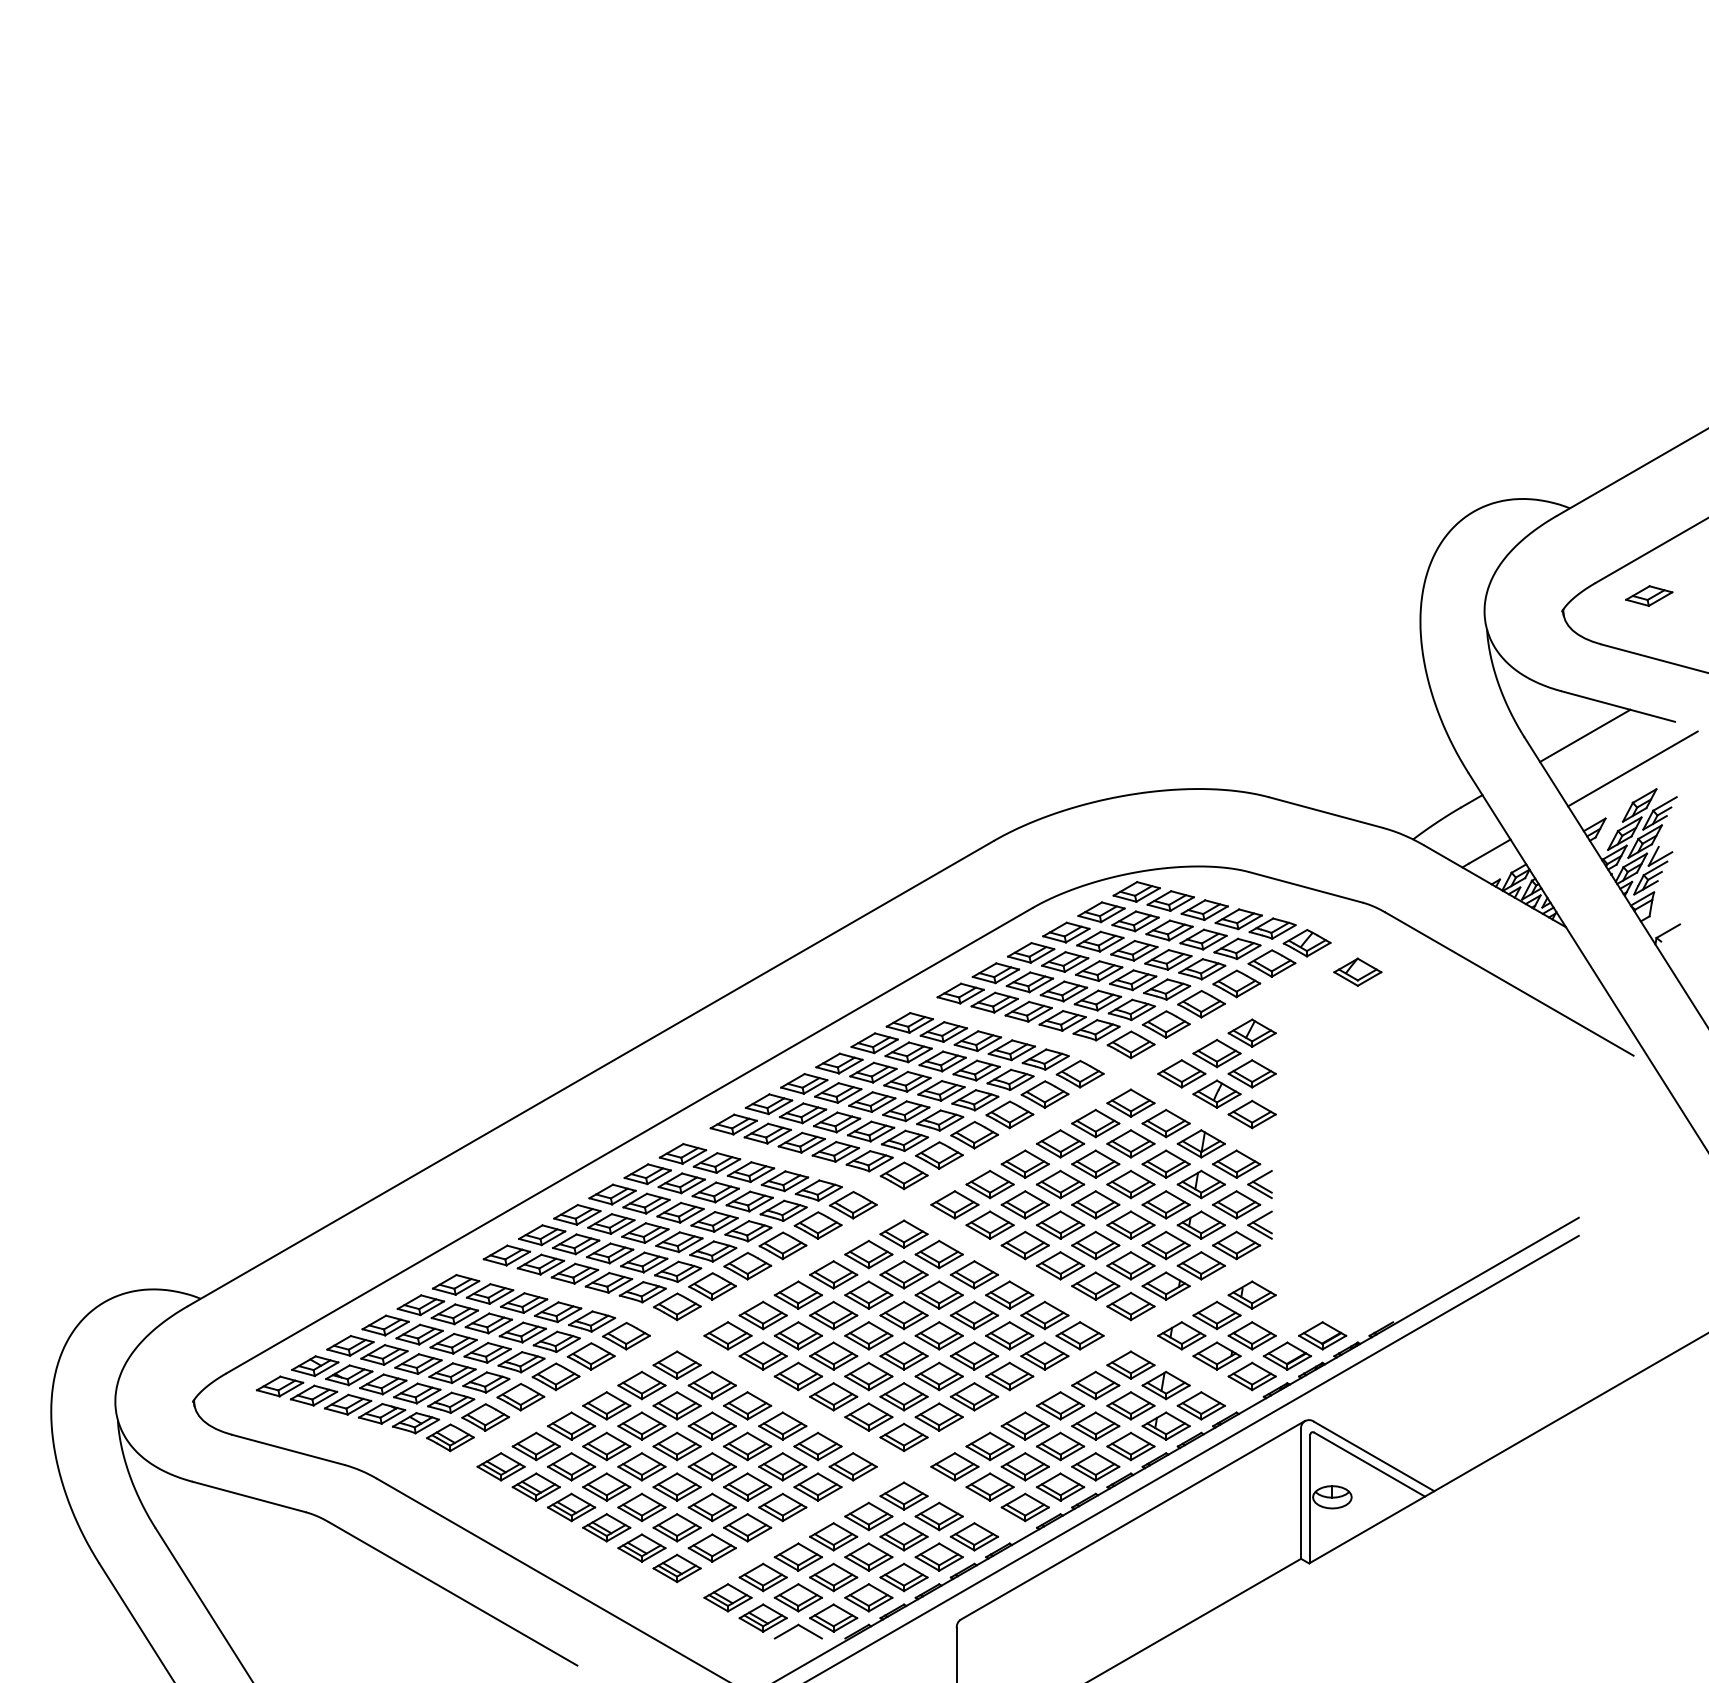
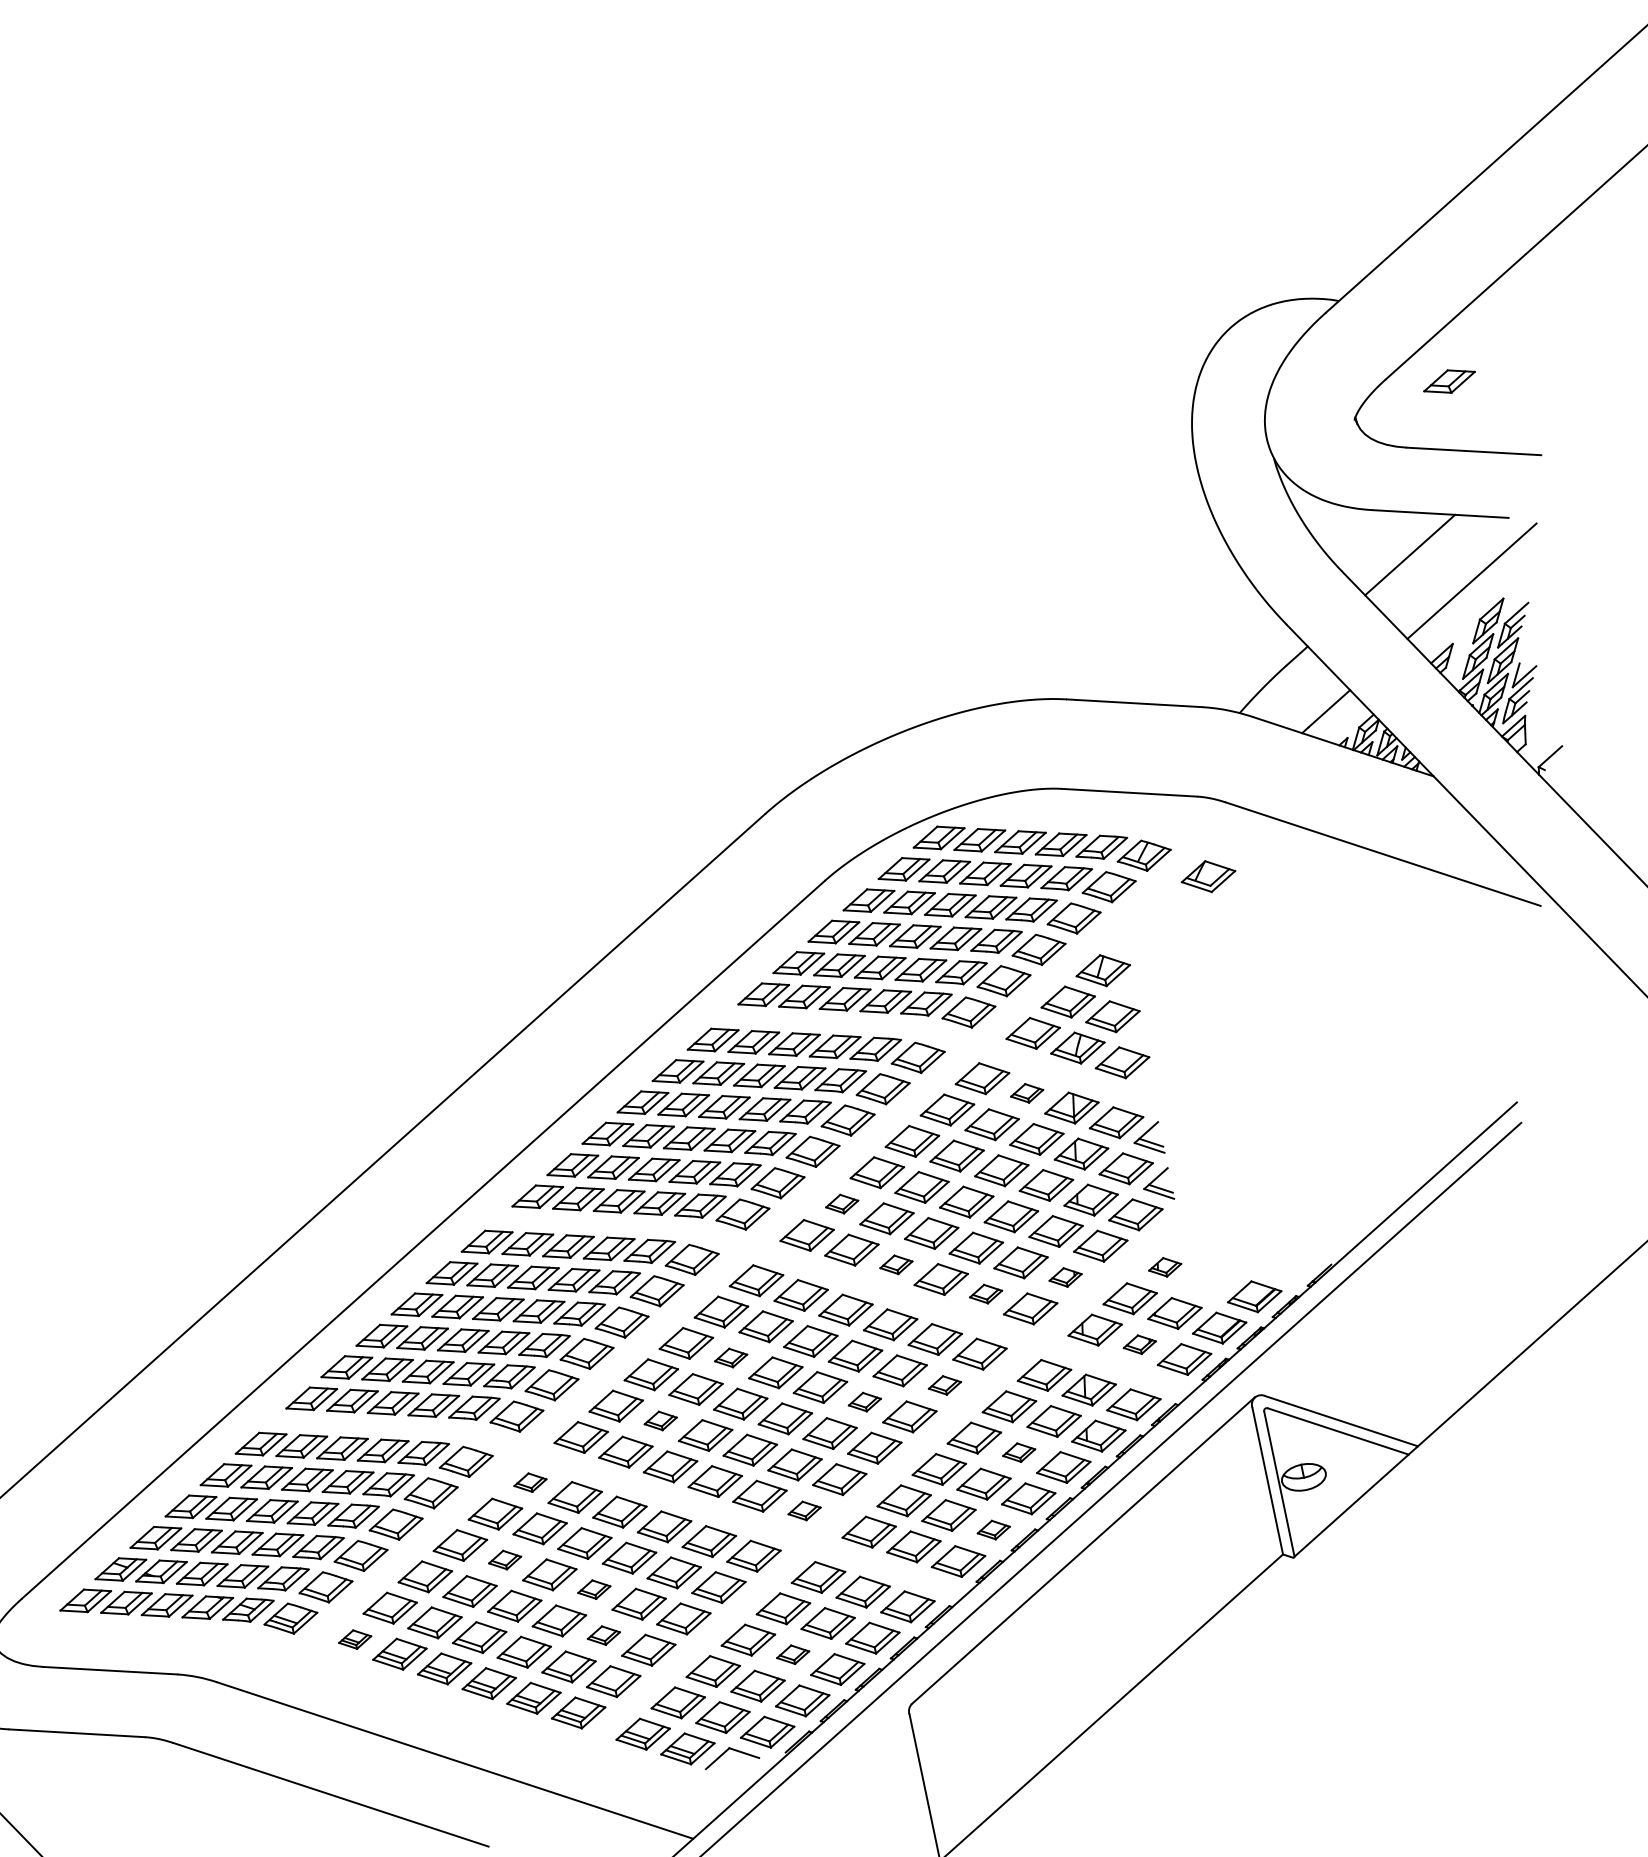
part: (1165, 1123) -> (1026, 1093), size x0.6
part: (989, 1184) -> (841, 1204), size x0.6
part: (1024, 1245) -> (895, 1264), size x0.6
part: (1095, 1285) -> (985, 1293), size x0.6
part: (1165, 1285) -> (1064, 1276), size x0.6
part: (868, 1294) -> (730, 1357), size x0.6
part: (1251, 1294) -> (1164, 1266), size x0.6
part: (797, 1335) -> (659, 1420), size x0.6
part: (973, 1355) -> (863, 1401), size x0.6
part: (1044, 1355) -> (944, 1384), size x0.6
part: (1216, 1355) -> (1139, 1344), size x0.6
part: (676, 1364) -> (529, 1482), size x0.6
part: (641, 1425) -> (504, 1559), size x0.6
part: (1095, 1425) -> (1018, 1452), size x0.6
part: (903, 1437) -> (804, 1511), size x0.6
part: (500, 1466) -> (354, 1639), size x0.6
part: (711, 1466) -> (593, 1589), size x0.6
part: (1060, 1486) -> (993, 1529), size x0.6
part: (711, 1507) -> (603, 1635), size x0.6
part: (868, 1556) -> (792, 1654), size x0.6

